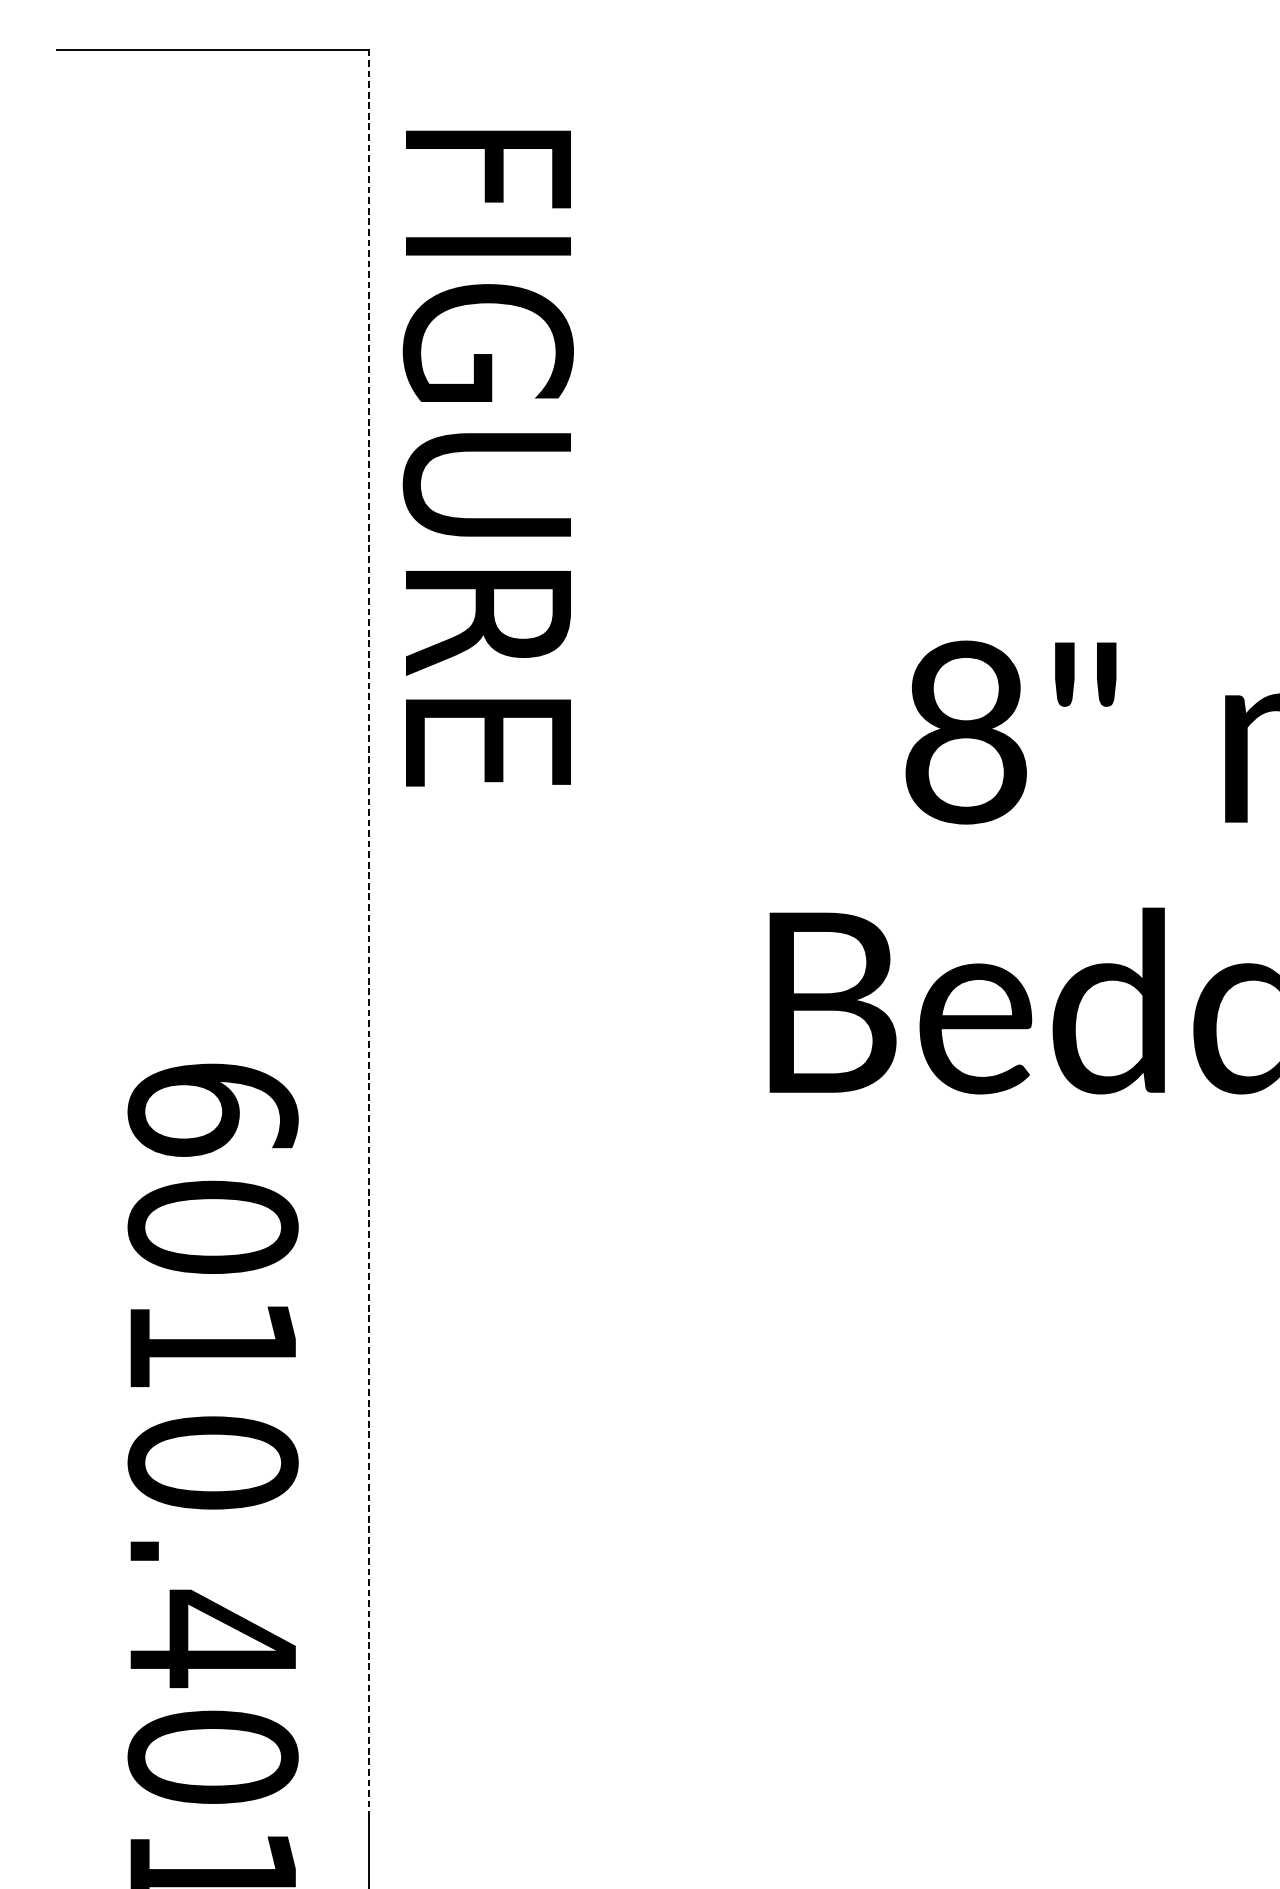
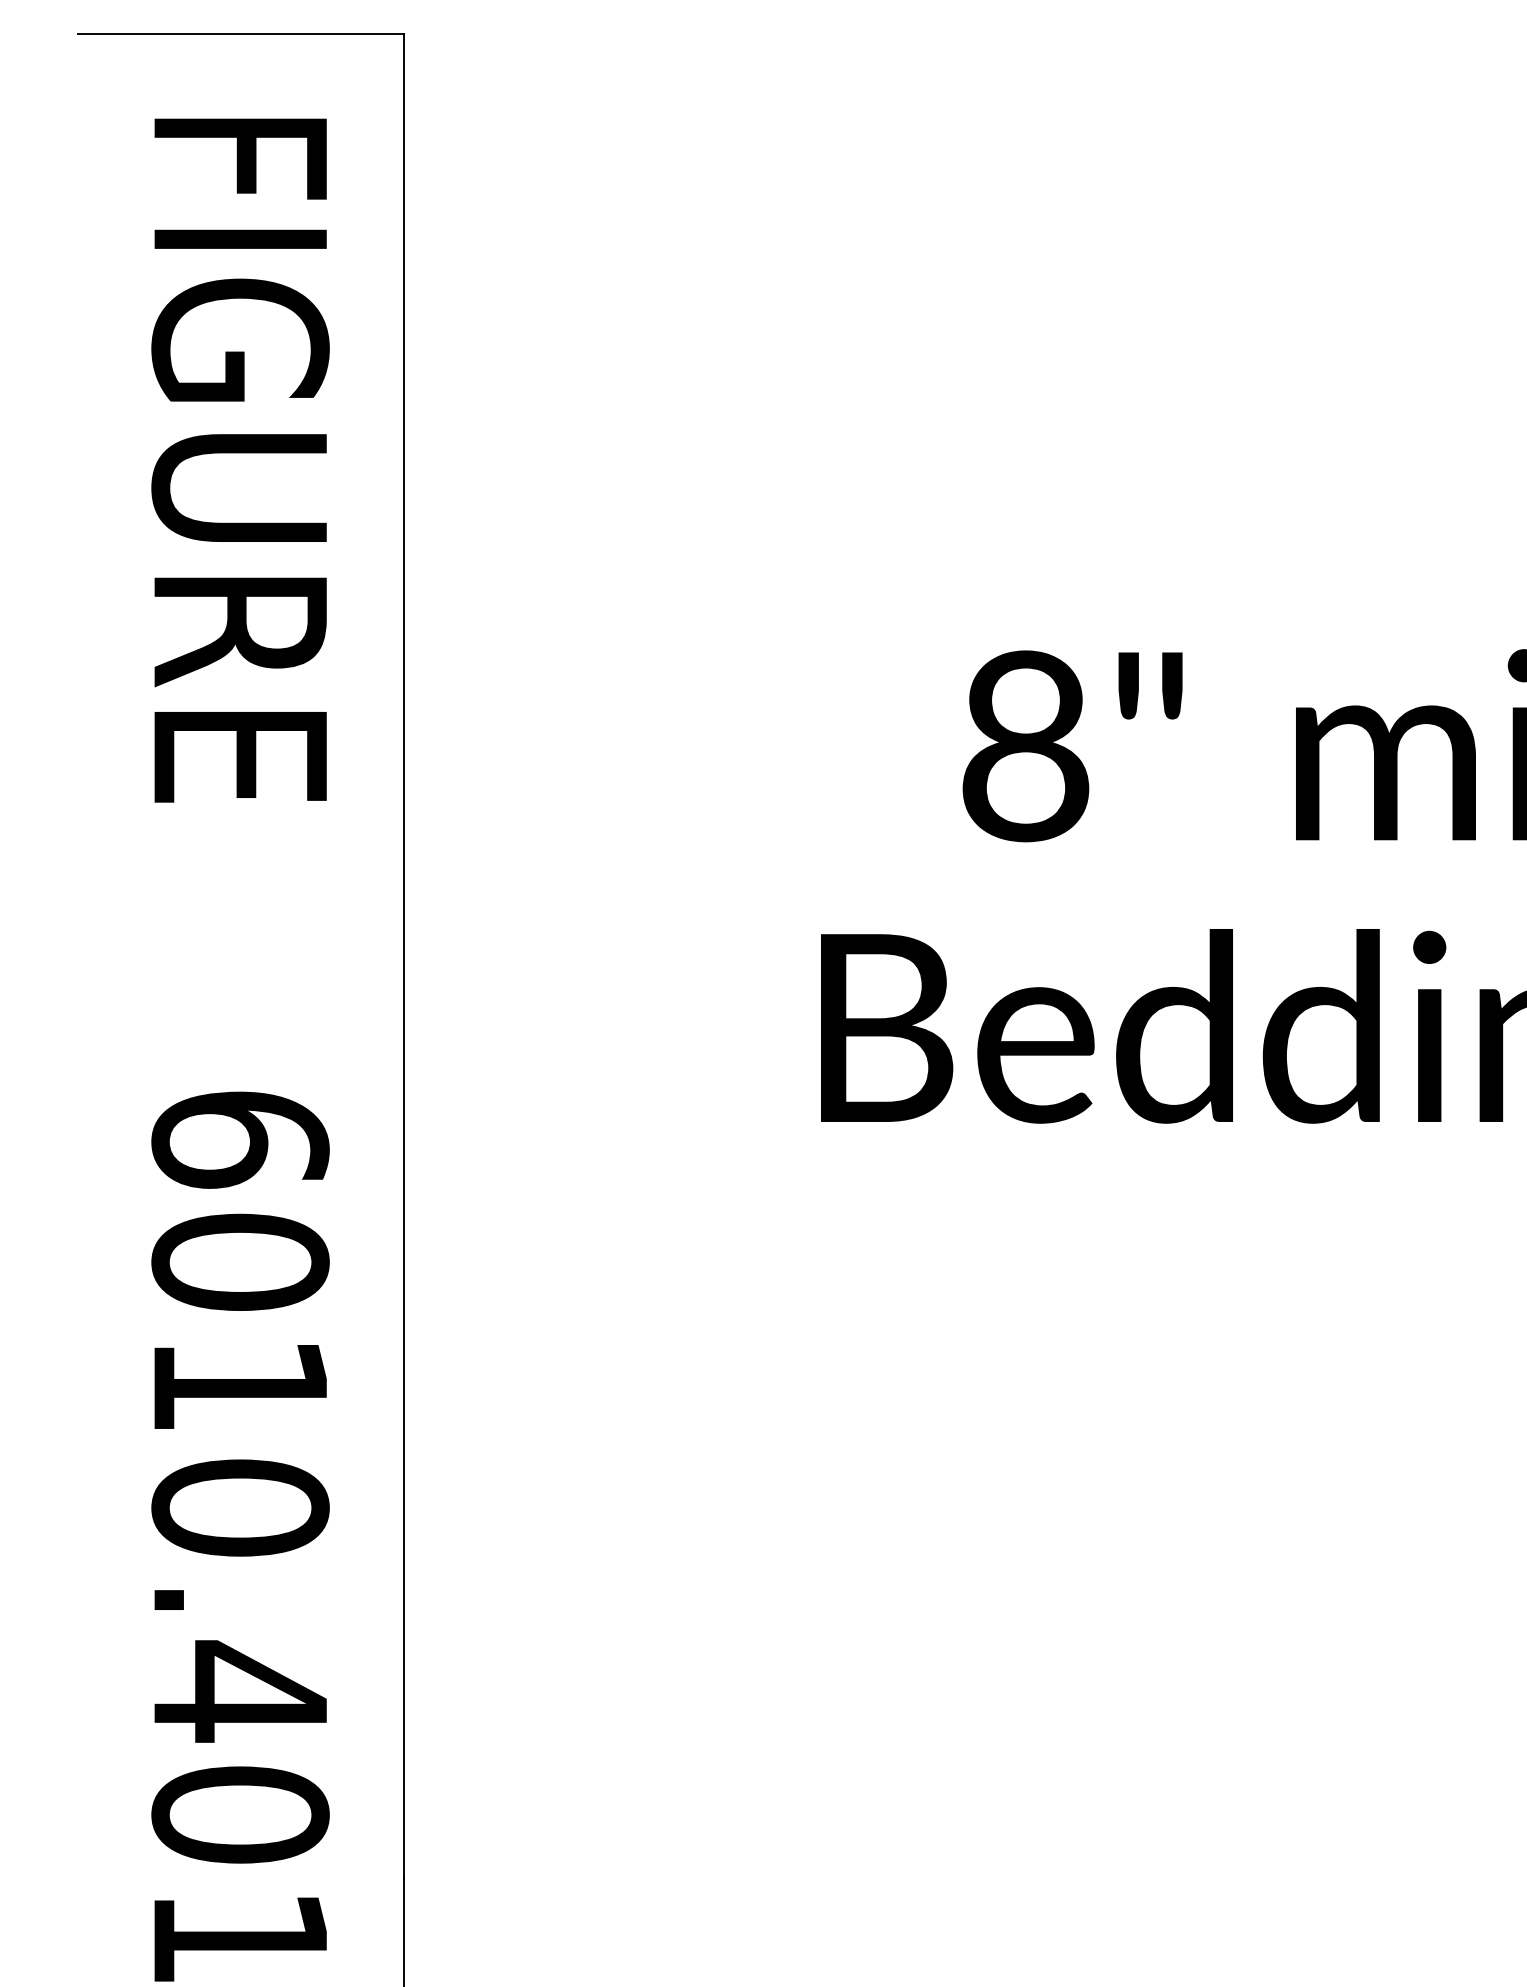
text: (488, 458) -> (240, 460), moved
line: (369, 934) -> (403, 956), dashed -> solid

